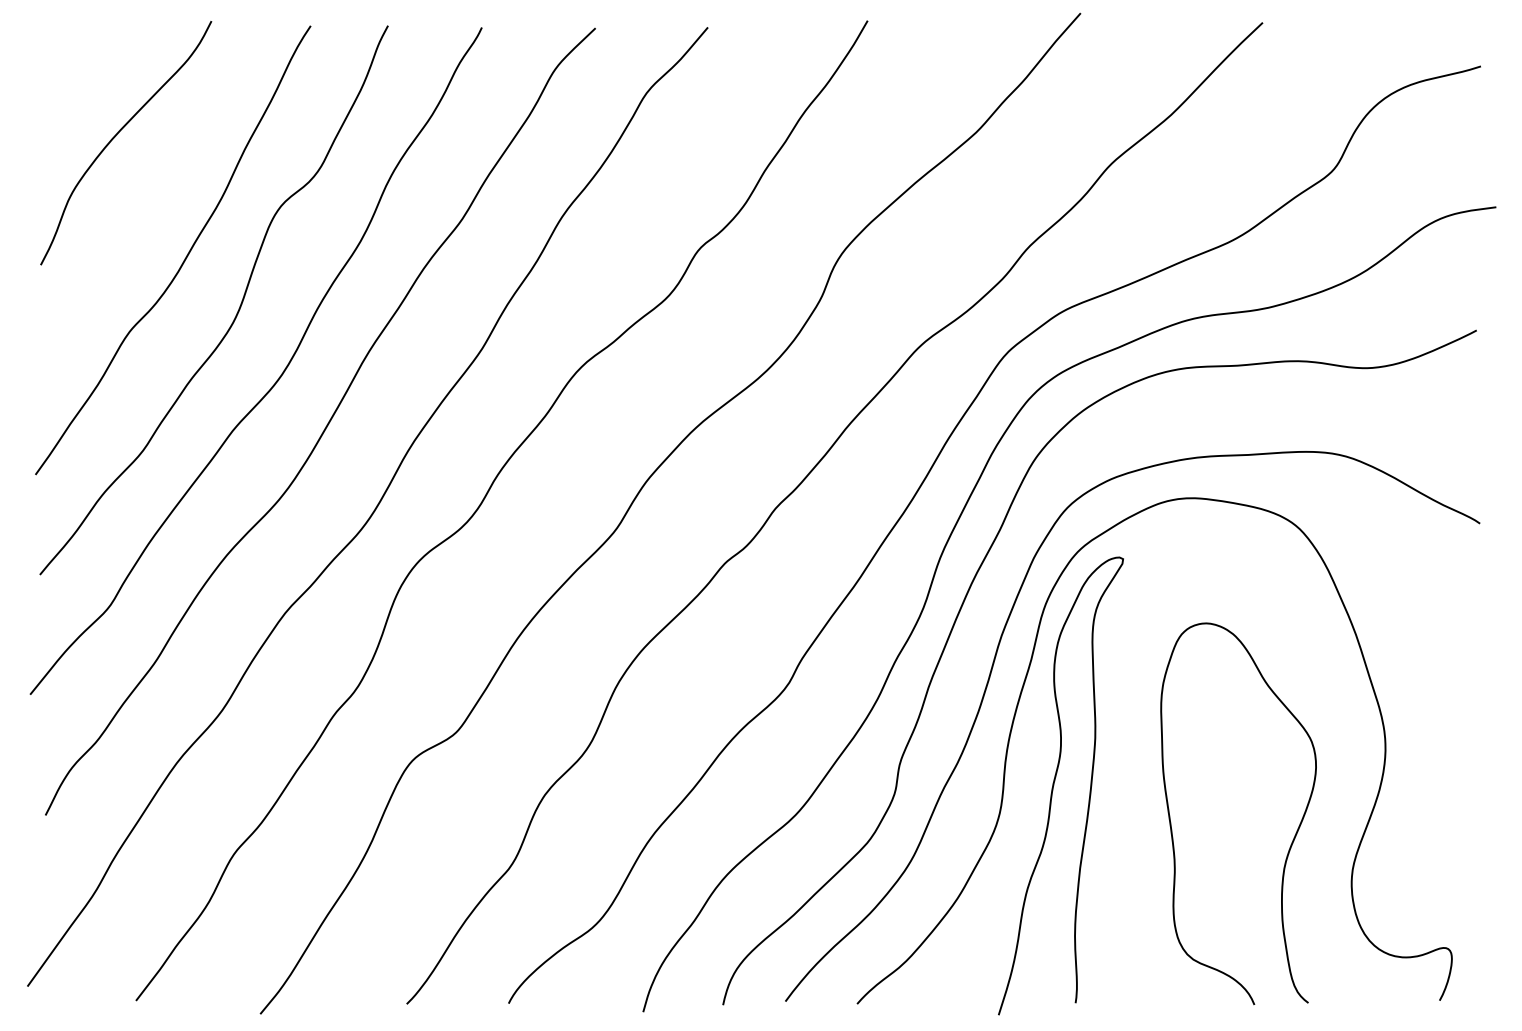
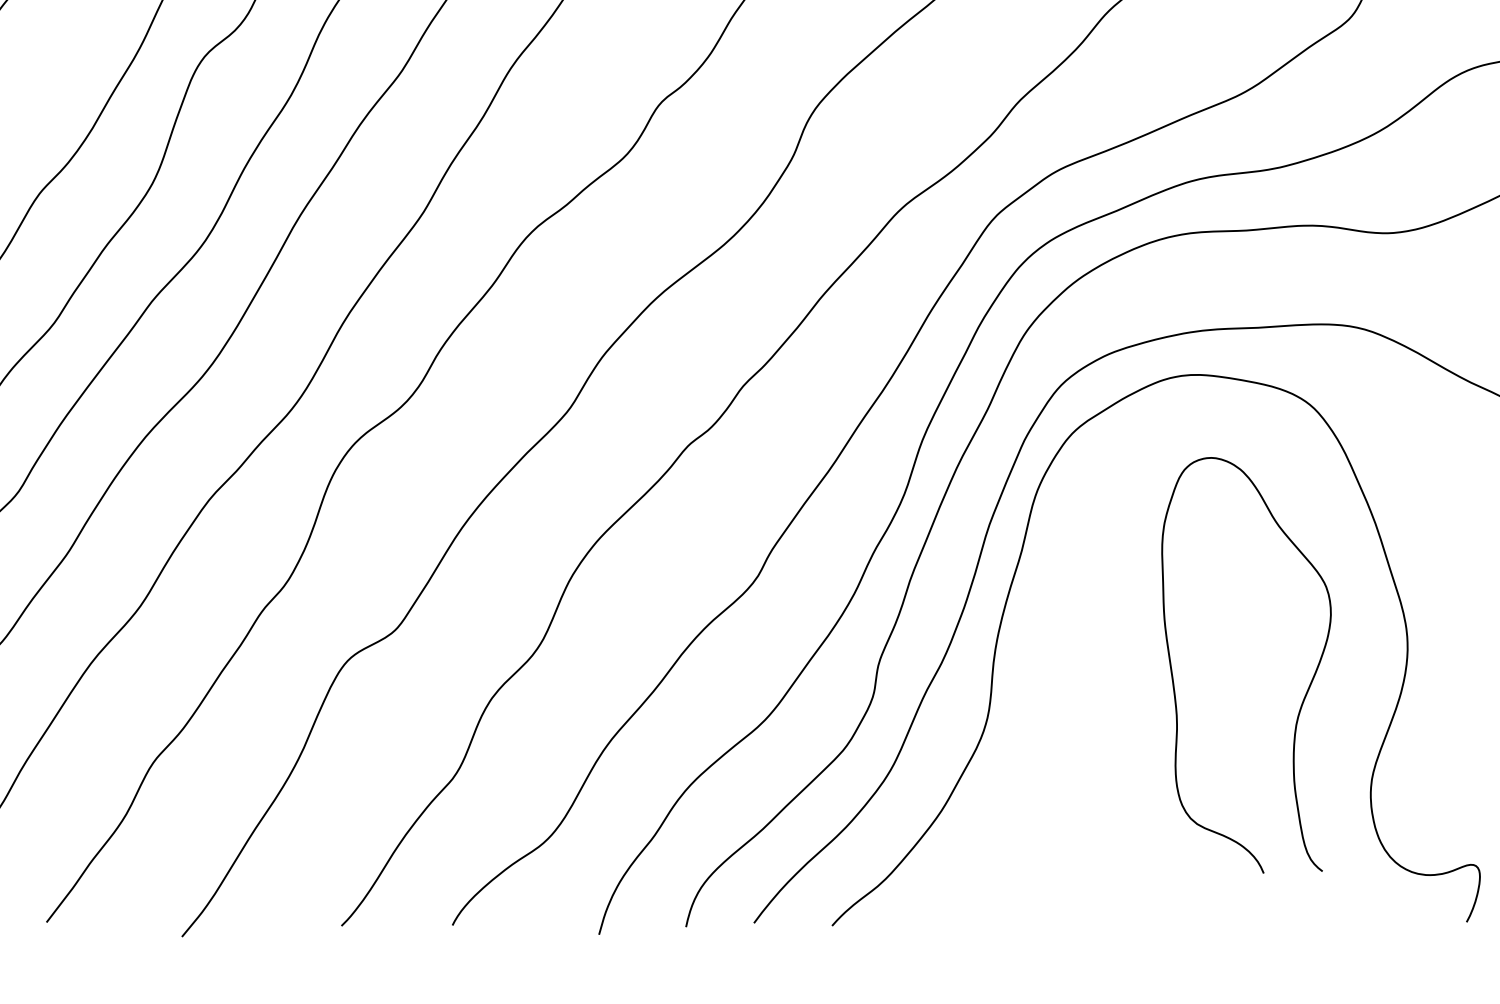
curve: (1054, 785) -> (1047, 687), removed
curve: (1293, 837) -> (1306, 691), moved

